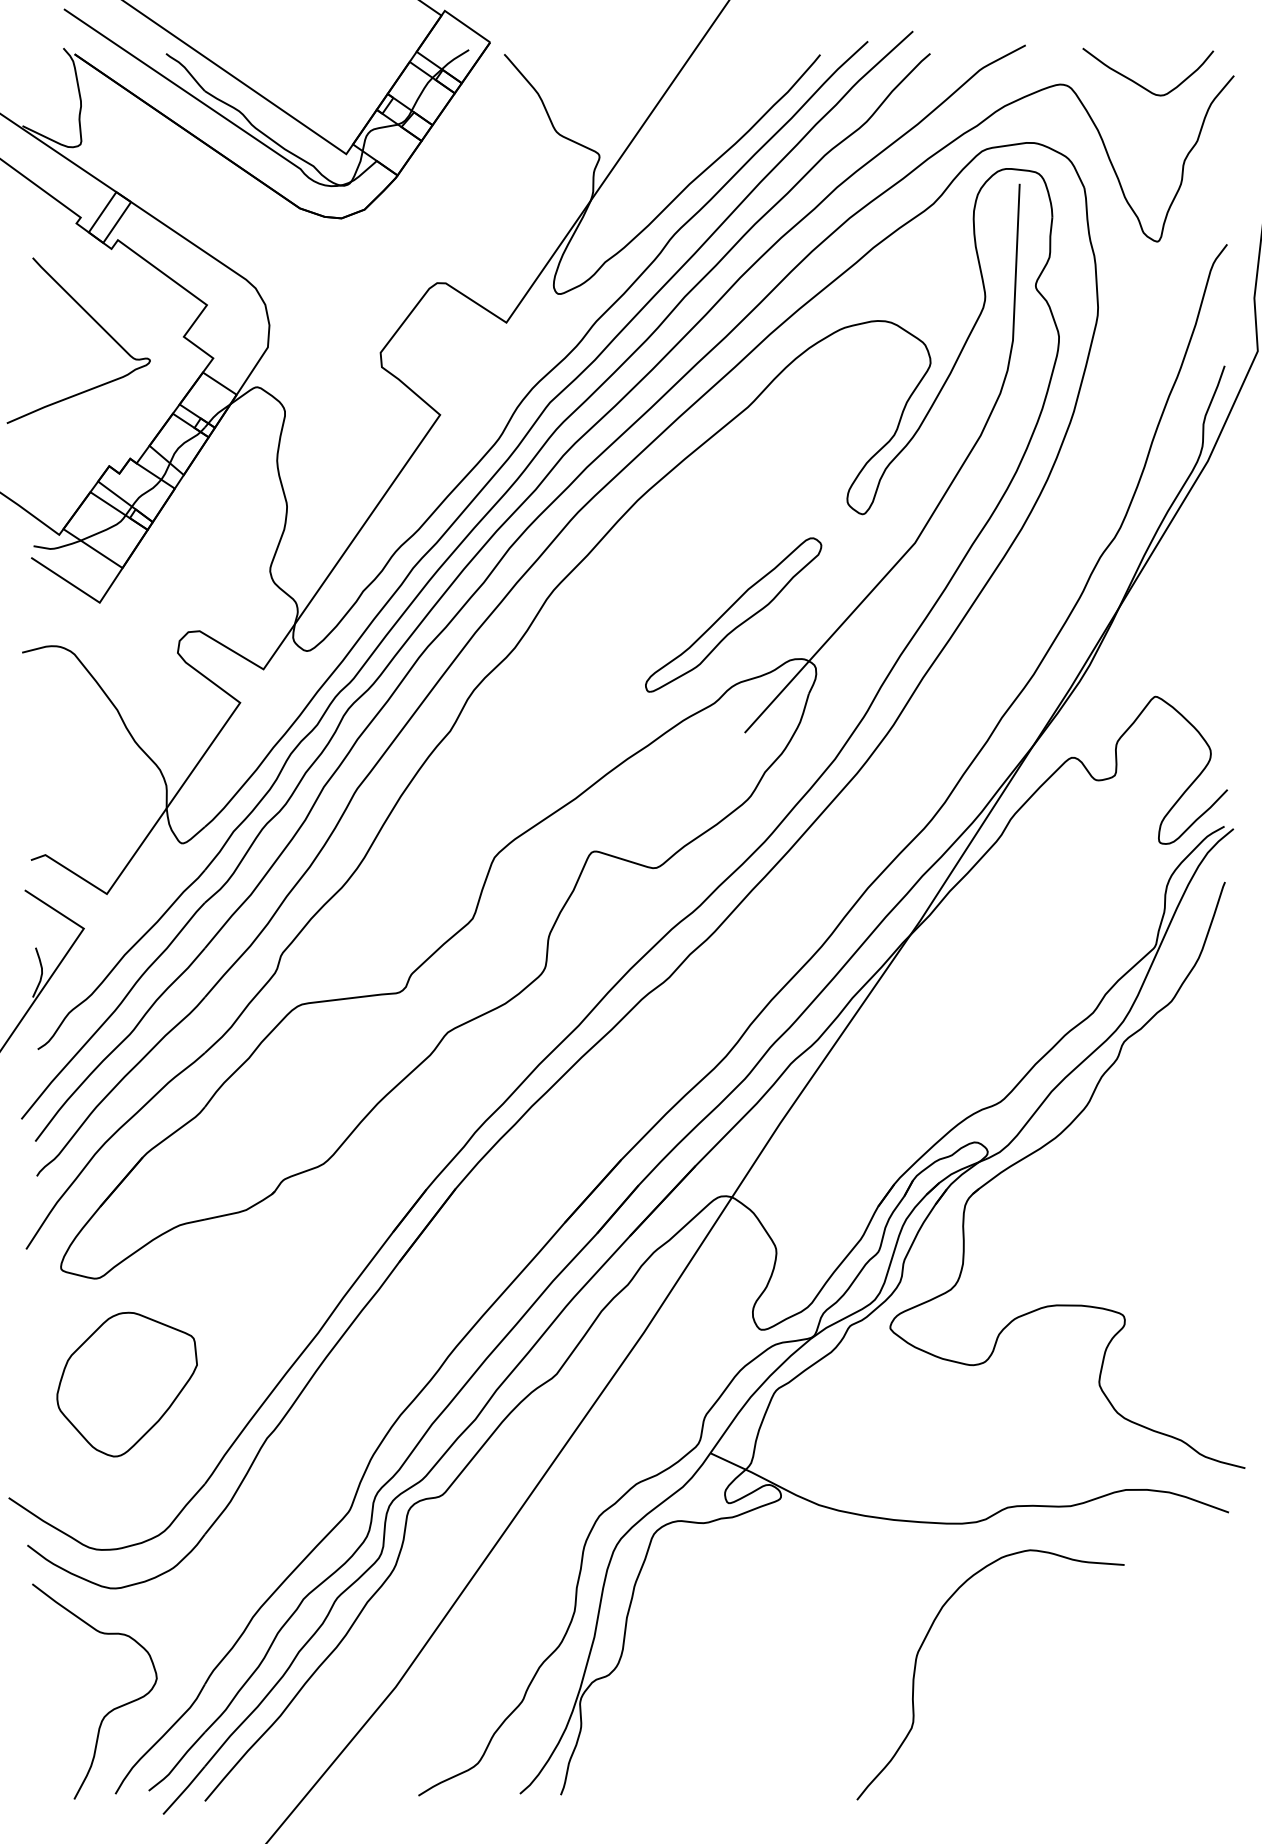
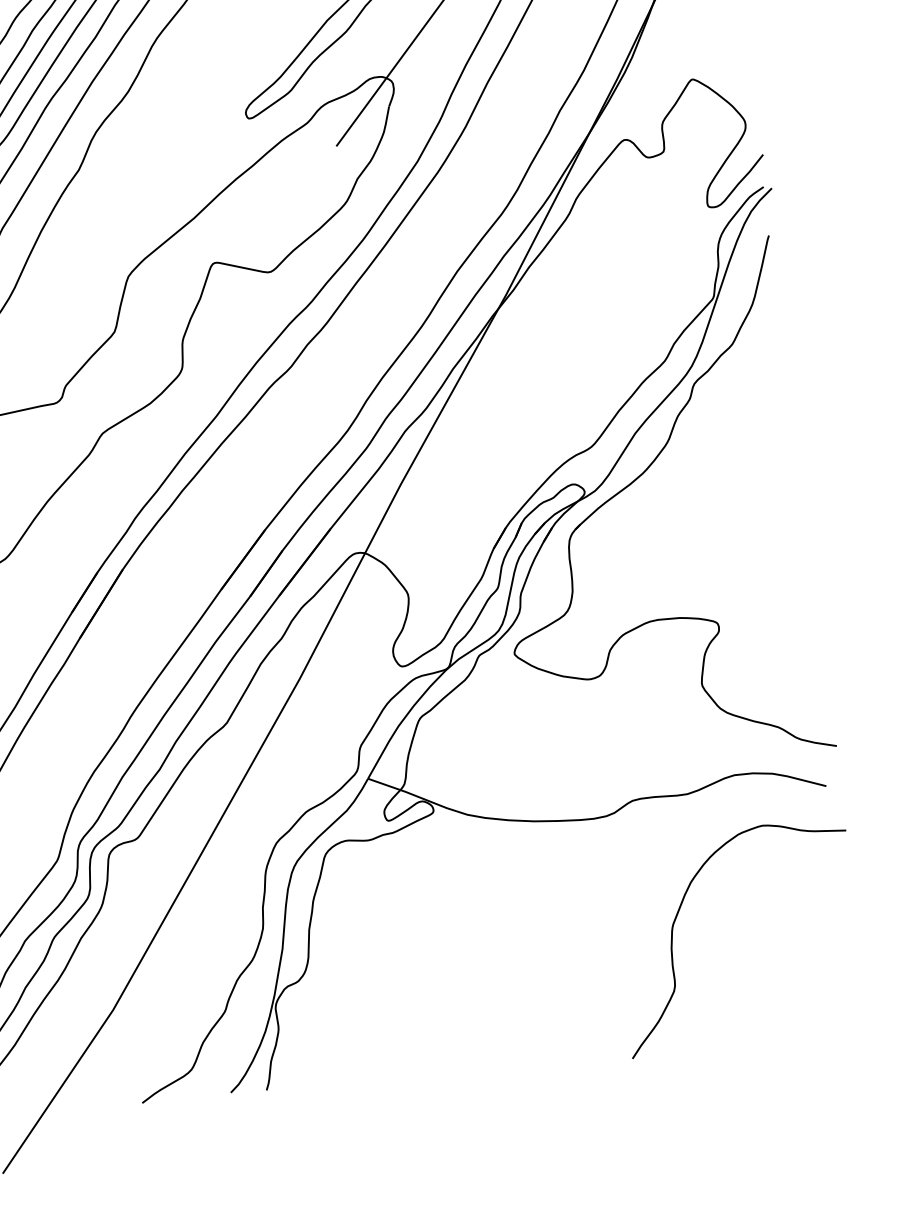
curve: (924, 1642) -> (678, 915), moved

